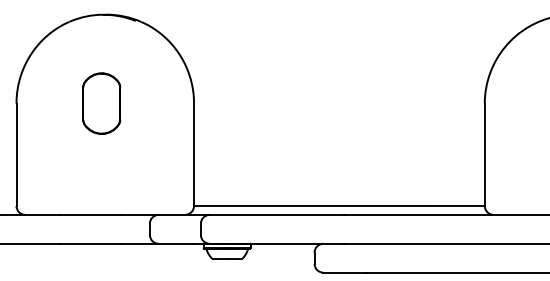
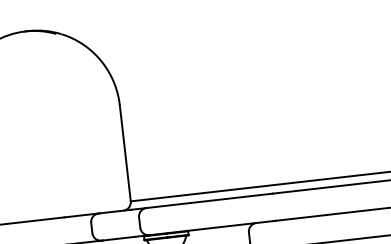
part: (101, 103) -> (32, 115), removed

